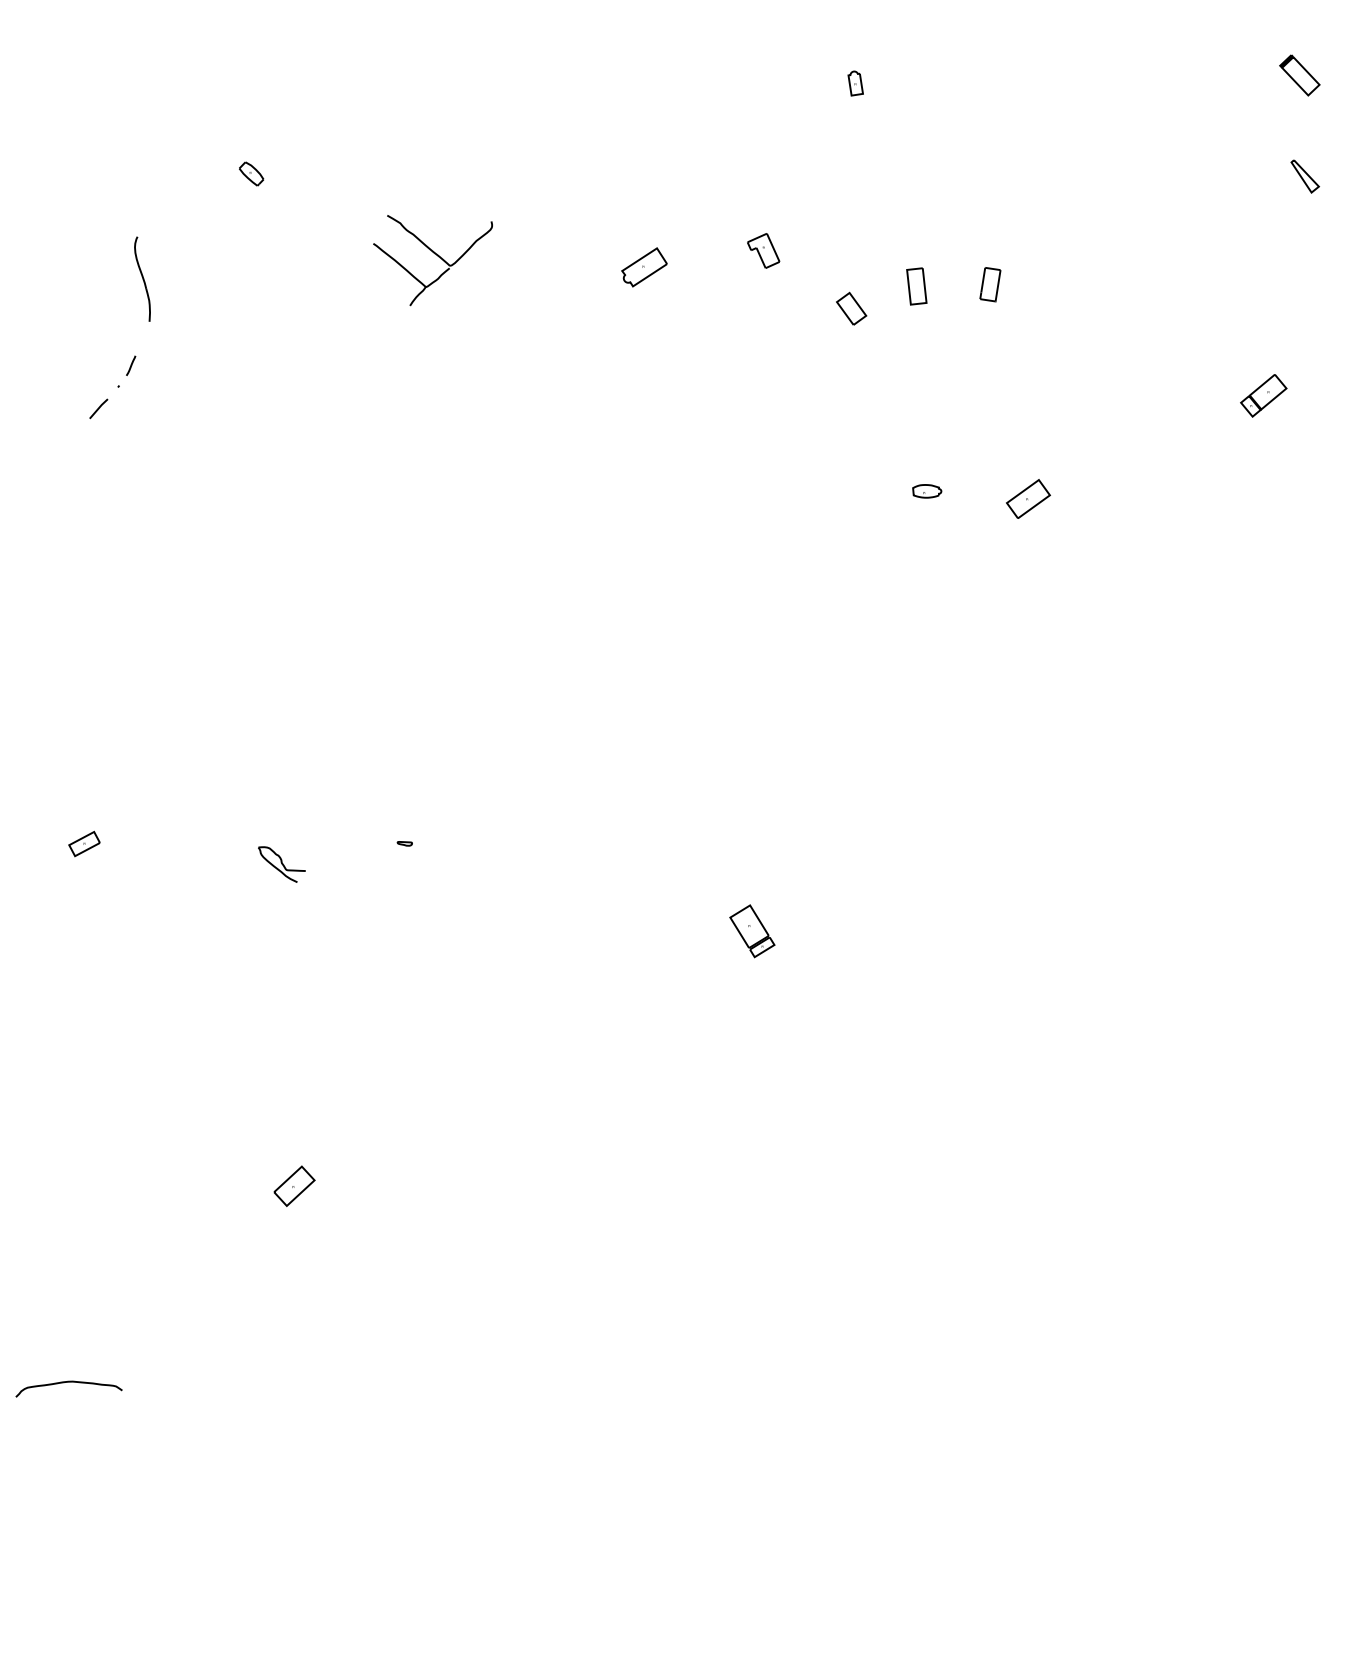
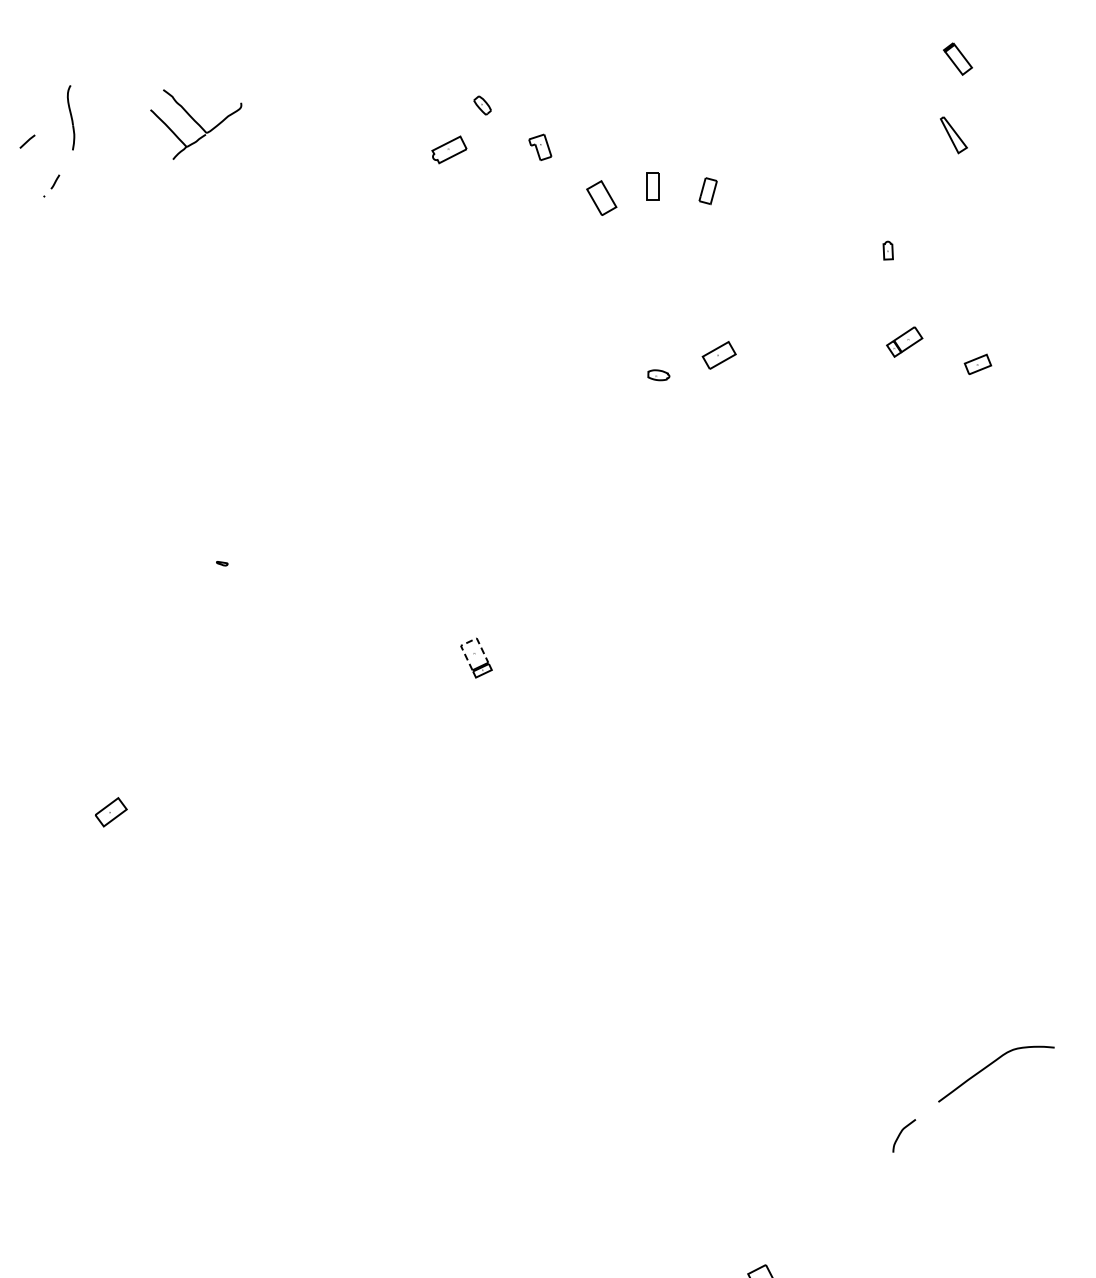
part: (854, 83) -> (887, 250), moved
part: (251, 173) -> (482, 105), moved
part: (1304, 176) -> (953, 135), size x1.4
part: (435, 256) -> (196, 124), moved
part: (851, 308) -> (601, 197), size x1.4
part: (1263, 395) -> (904, 341), moved
line: (98, 408) -> (27, 141), moved
part: (926, 491) -> (658, 375), moved
part: (282, 863) -> (128, 568), removed
line: (739, 912) -> (468, 642), solid -> dashed

